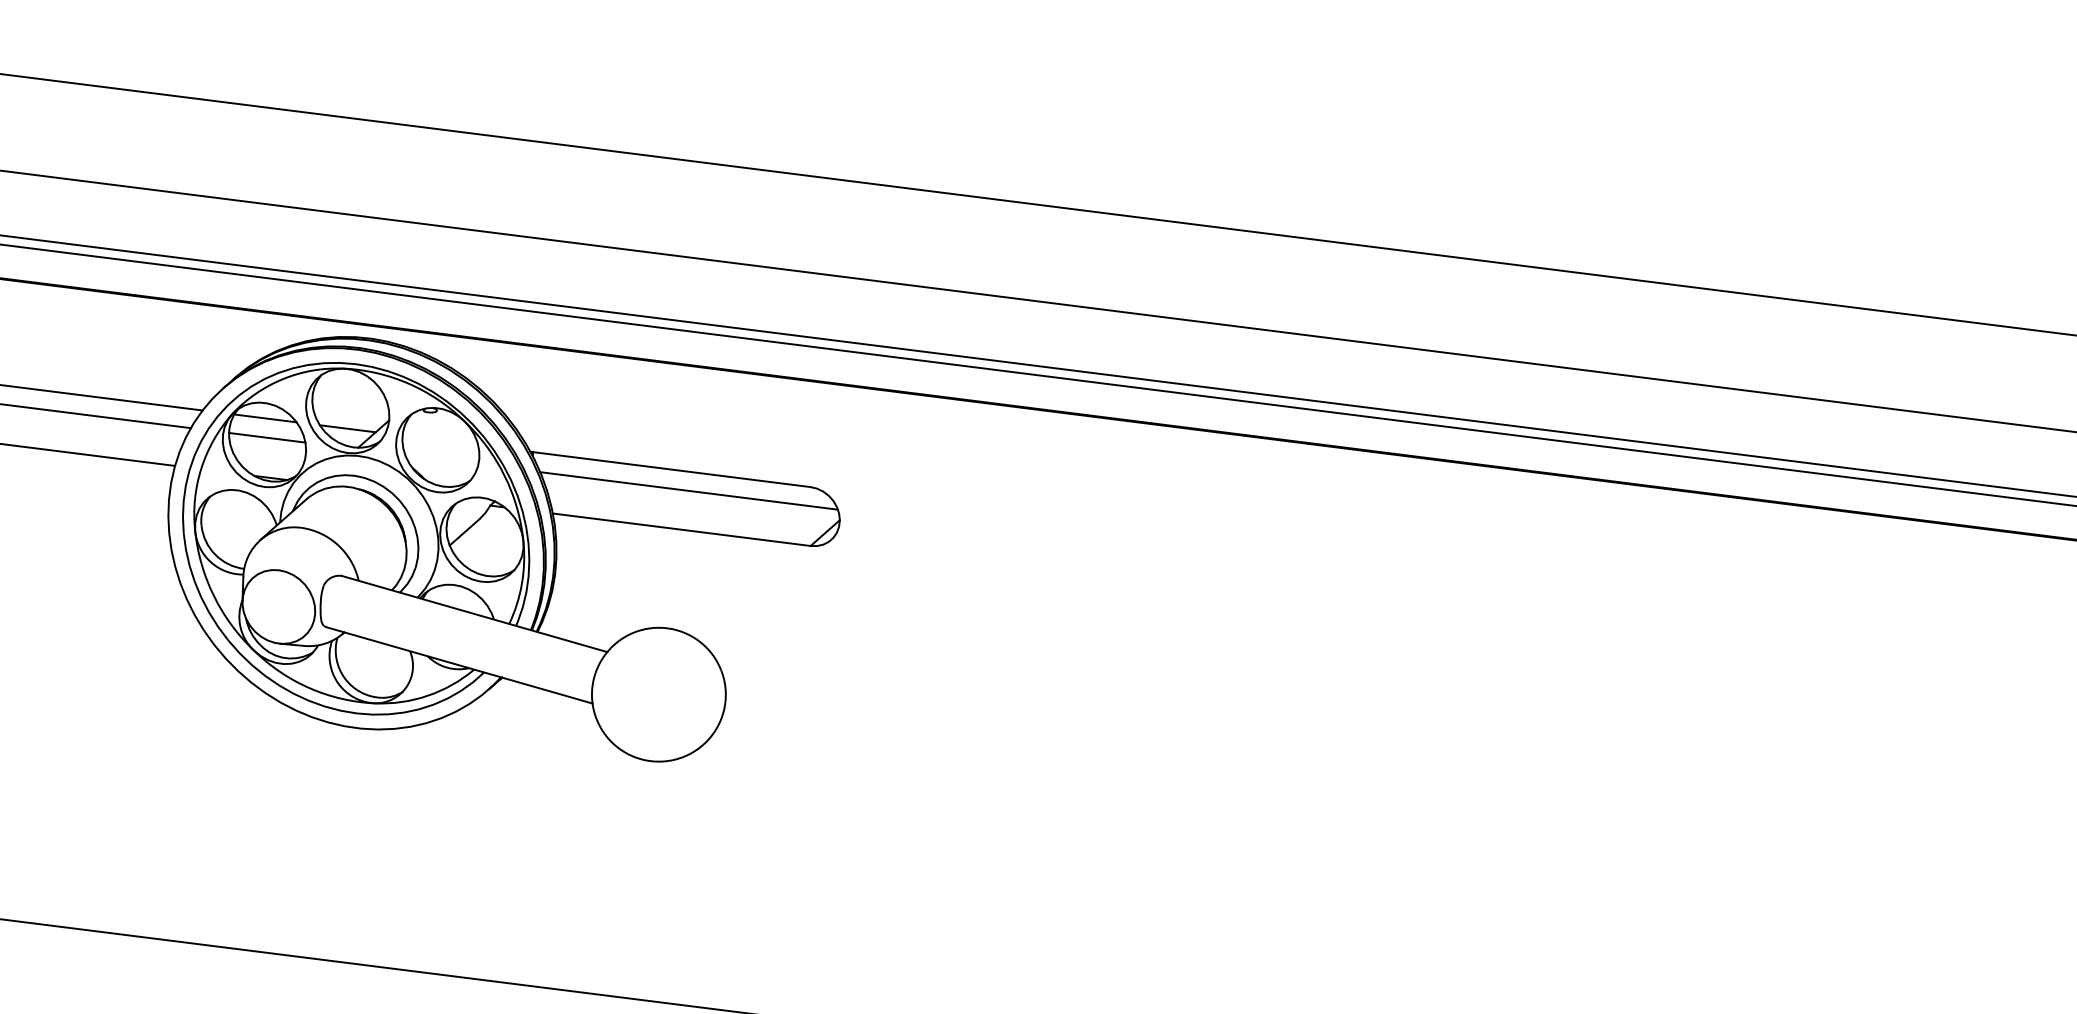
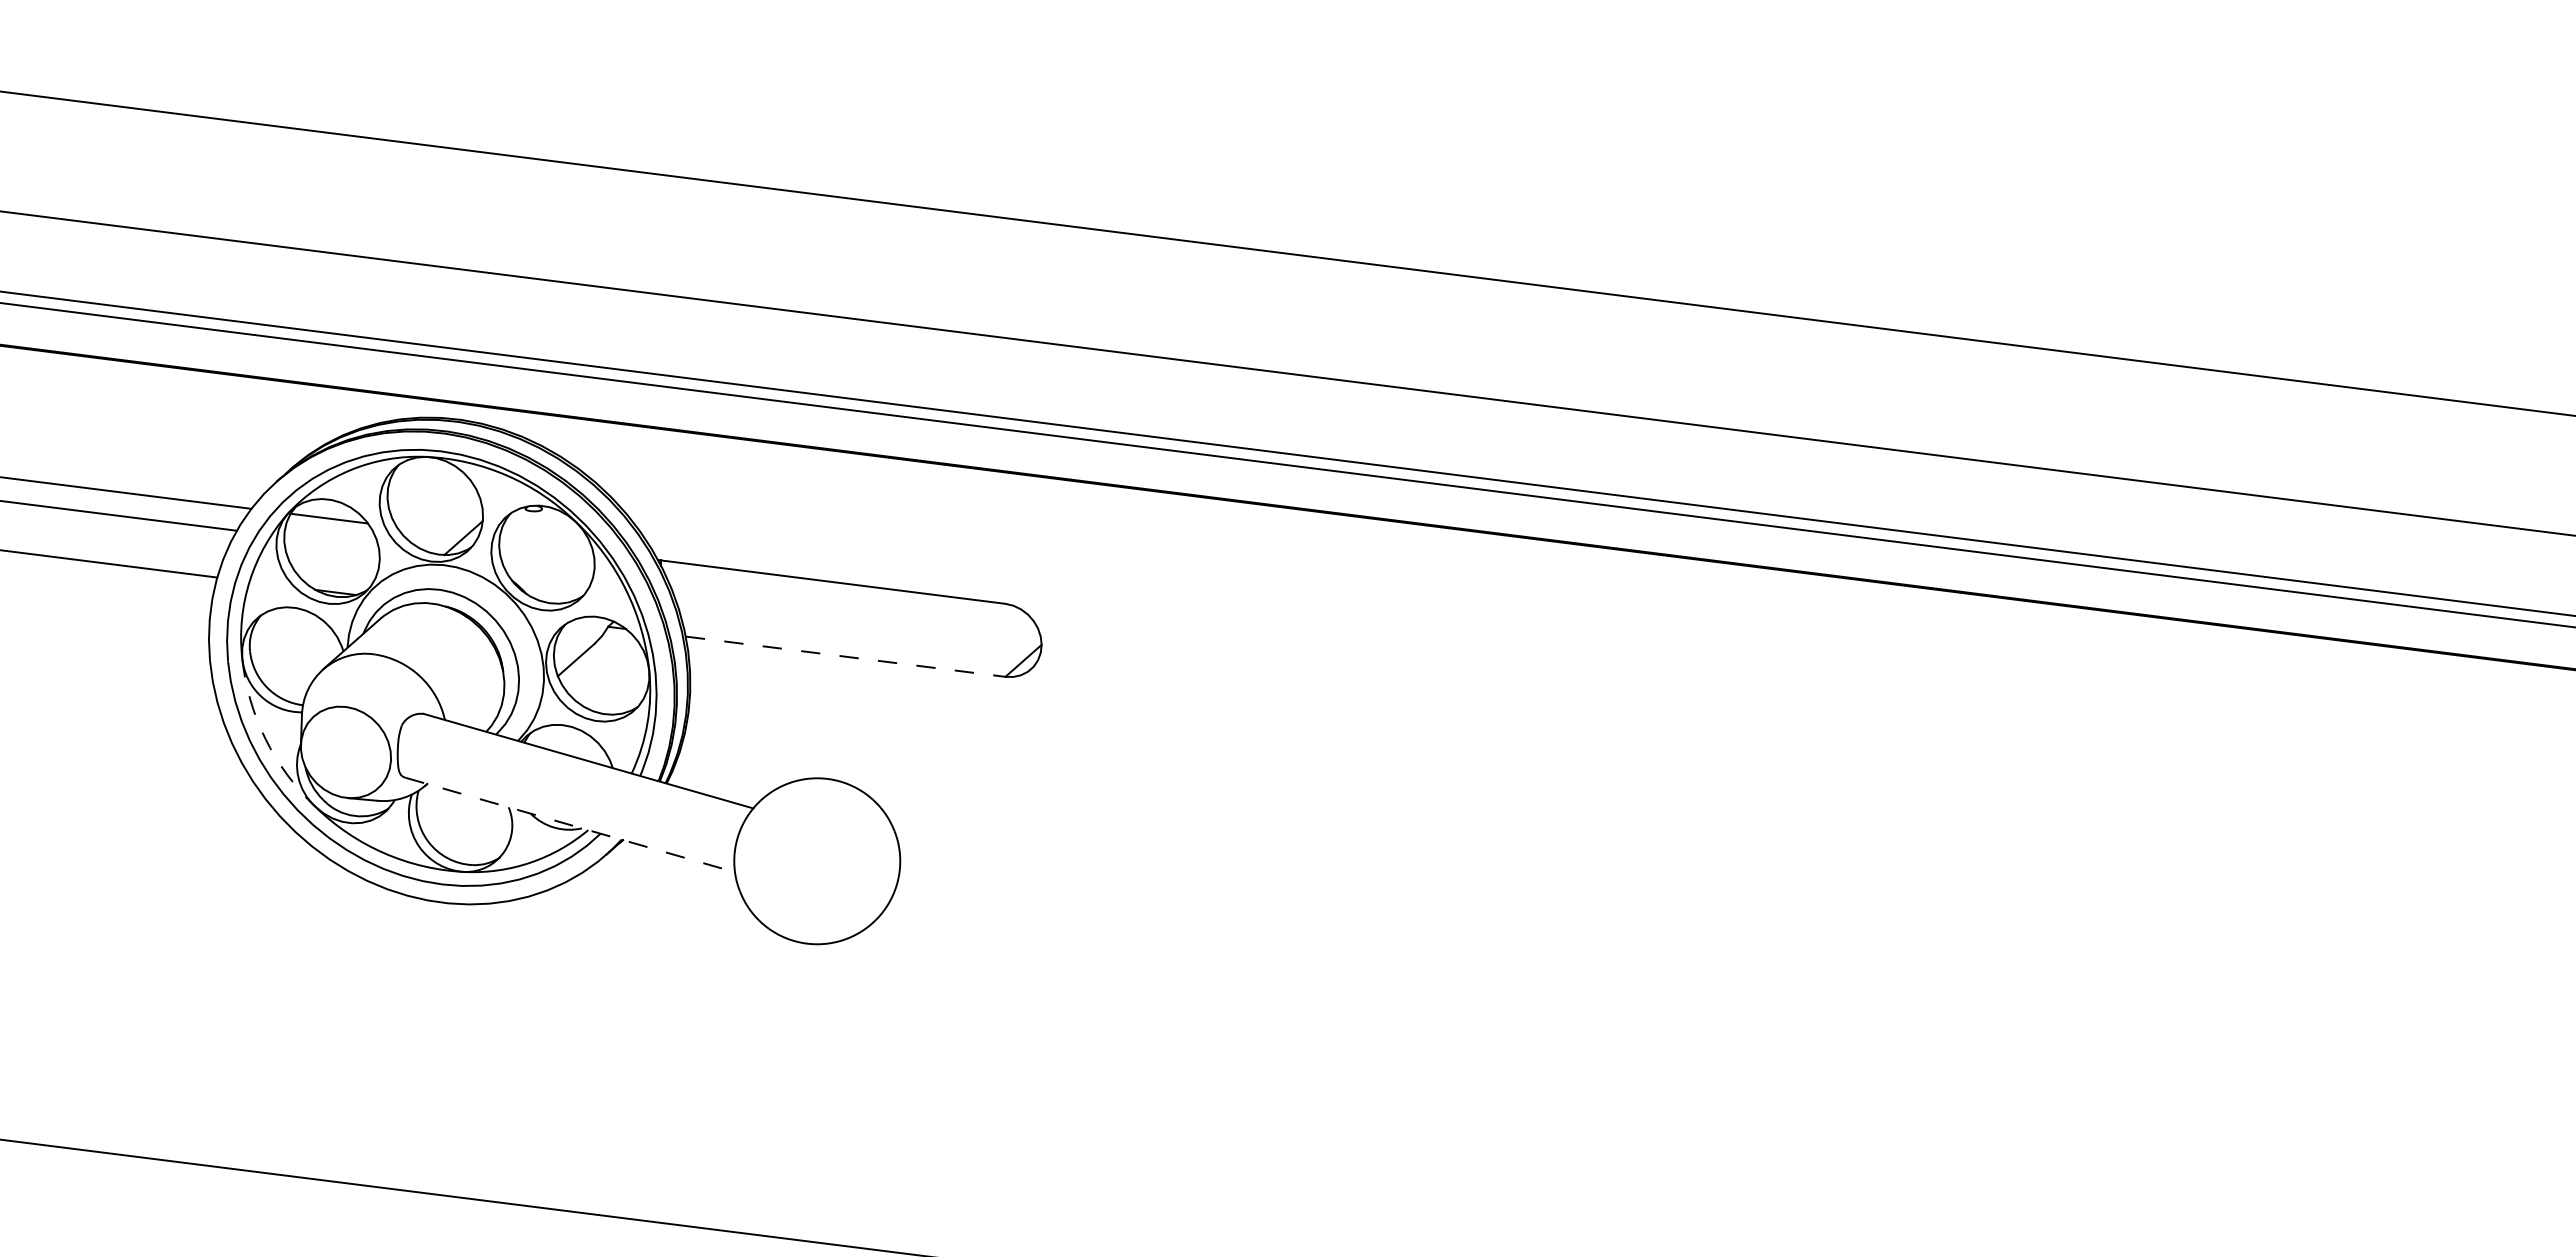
line: (347, 428) -> (431, 531), removed
line: (267, 437) -> (331, 542), removed
line: (688, 490) -> (854, 608), removed
line: (682, 529) -> (846, 656), solid -> dashed
arc: (213, 596) -> (265, 739), solid -> dashed
line: (459, 665) -> (570, 825), solid -> dashed

